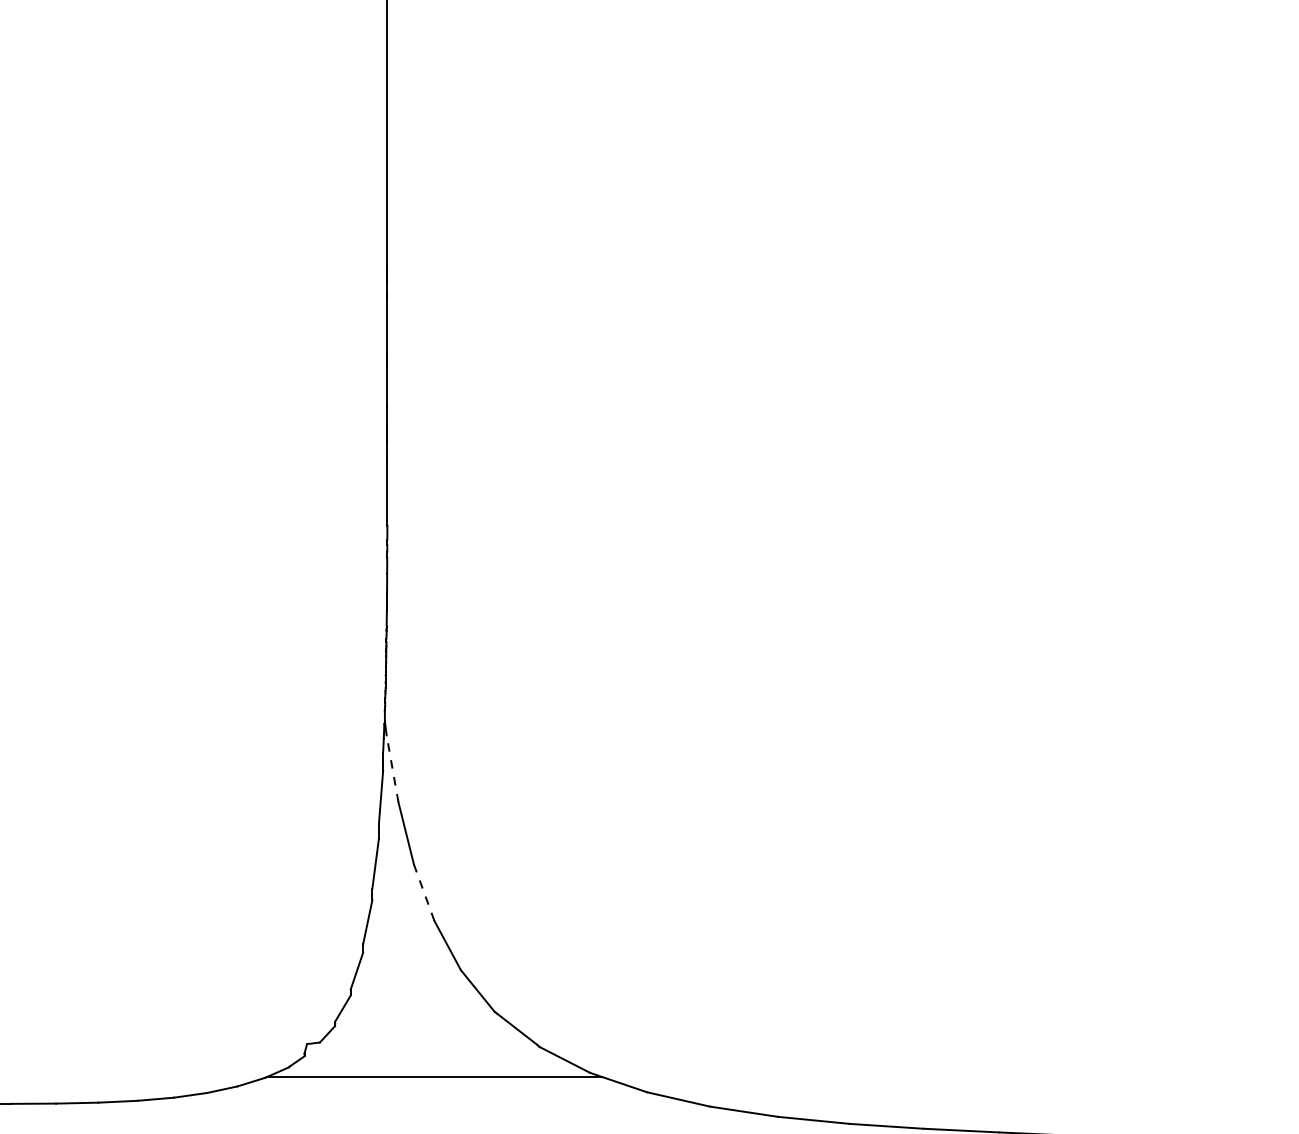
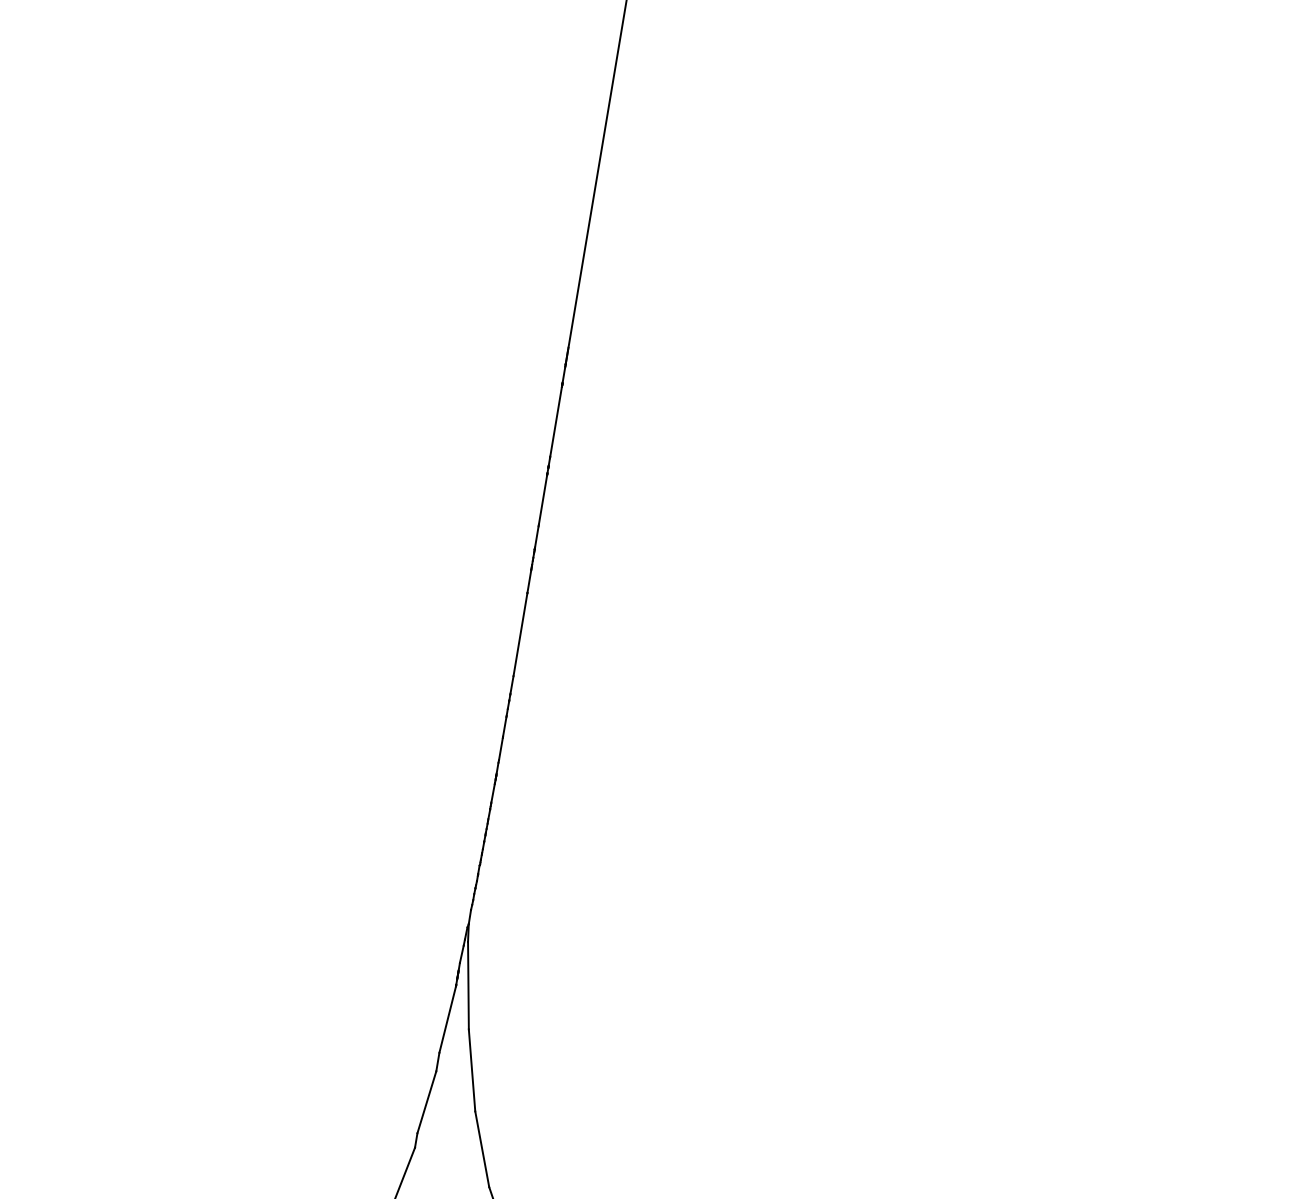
line: (392, 768) -> (468, 985), dashed -> solid
line: (424, 892) -> (482, 1149), dashed -> solid

